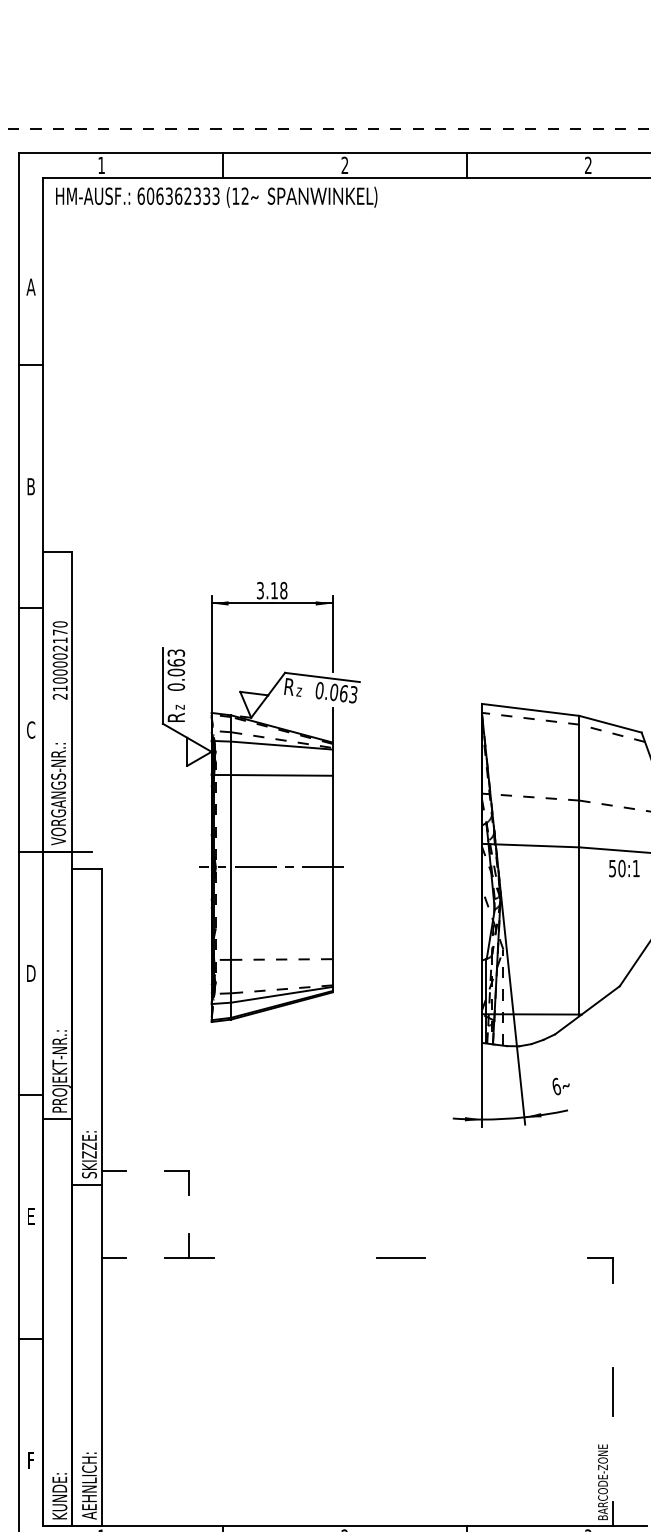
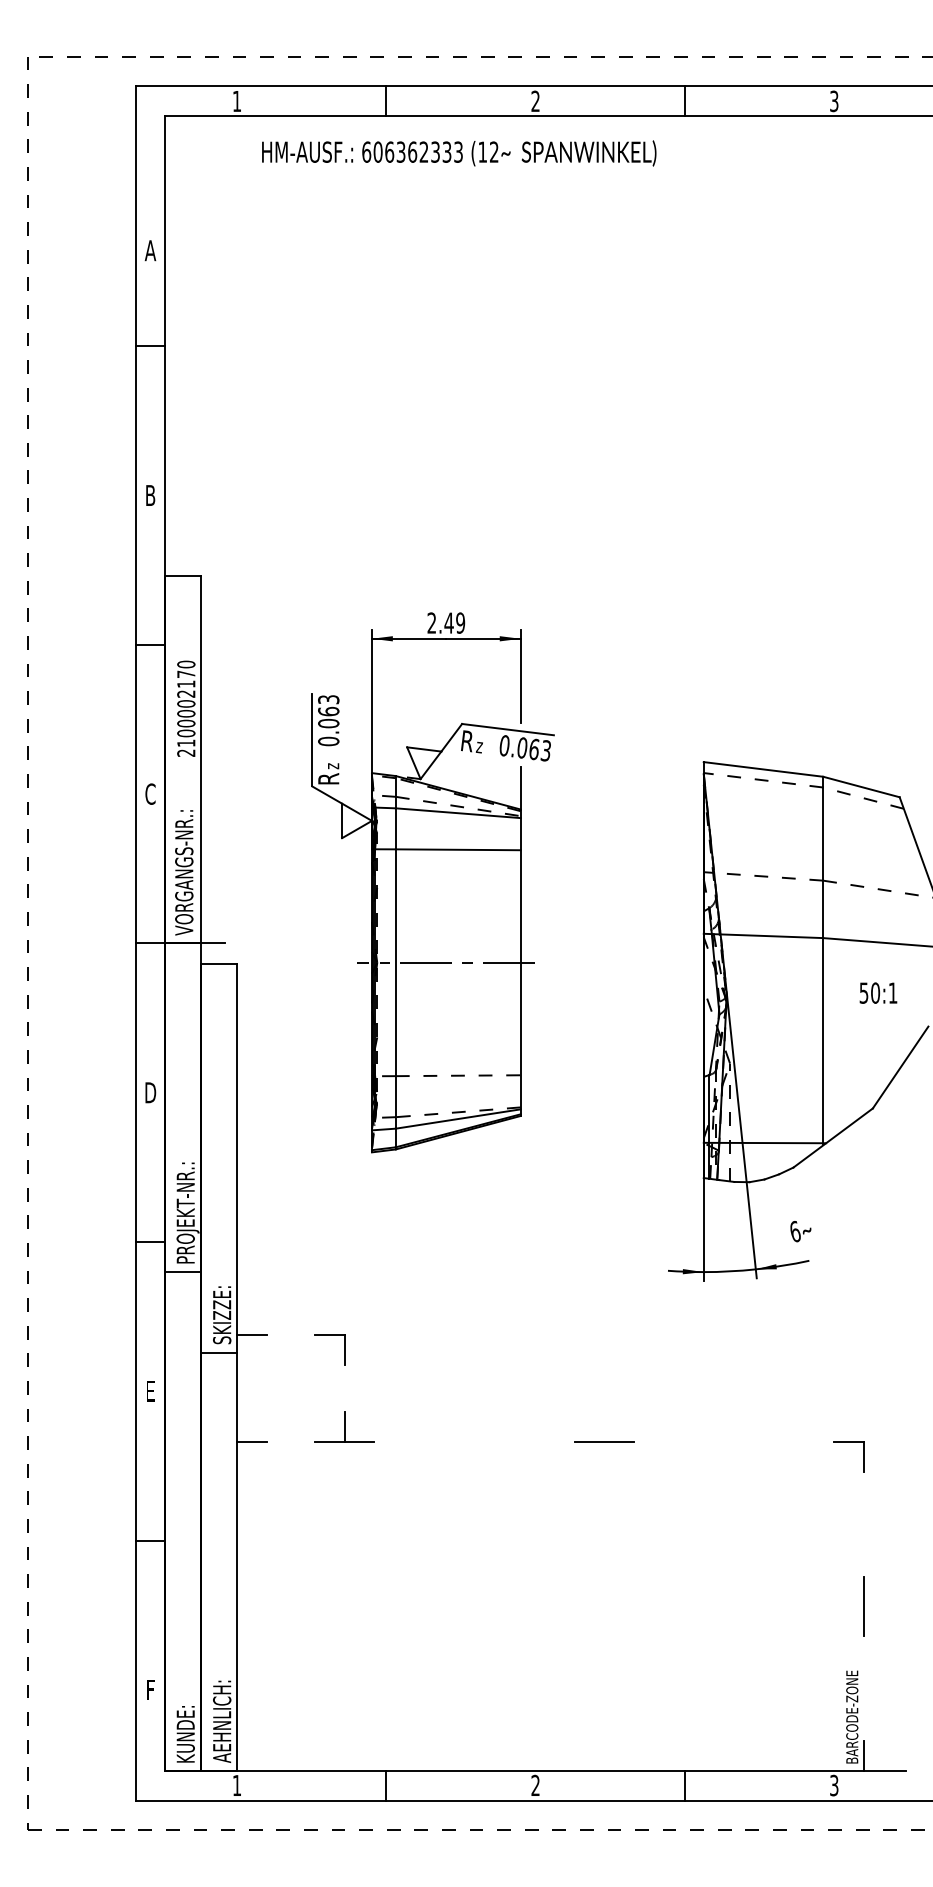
text: (588, 165) -> (834, 101), 2 -> 3
text: (216, 197) -> (459, 153), moved
text: (272, 590) -> (446, 622), 3.18 -> 2.49
text: (624, 868) -> (878, 992), moved

